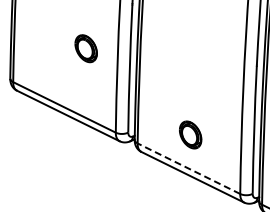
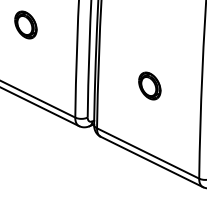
part: (85, 48) -> (25, 24), moved
part: (190, 134) -> (149, 85), moved
line: (188, 168) -> (147, 153), dashed -> solid

